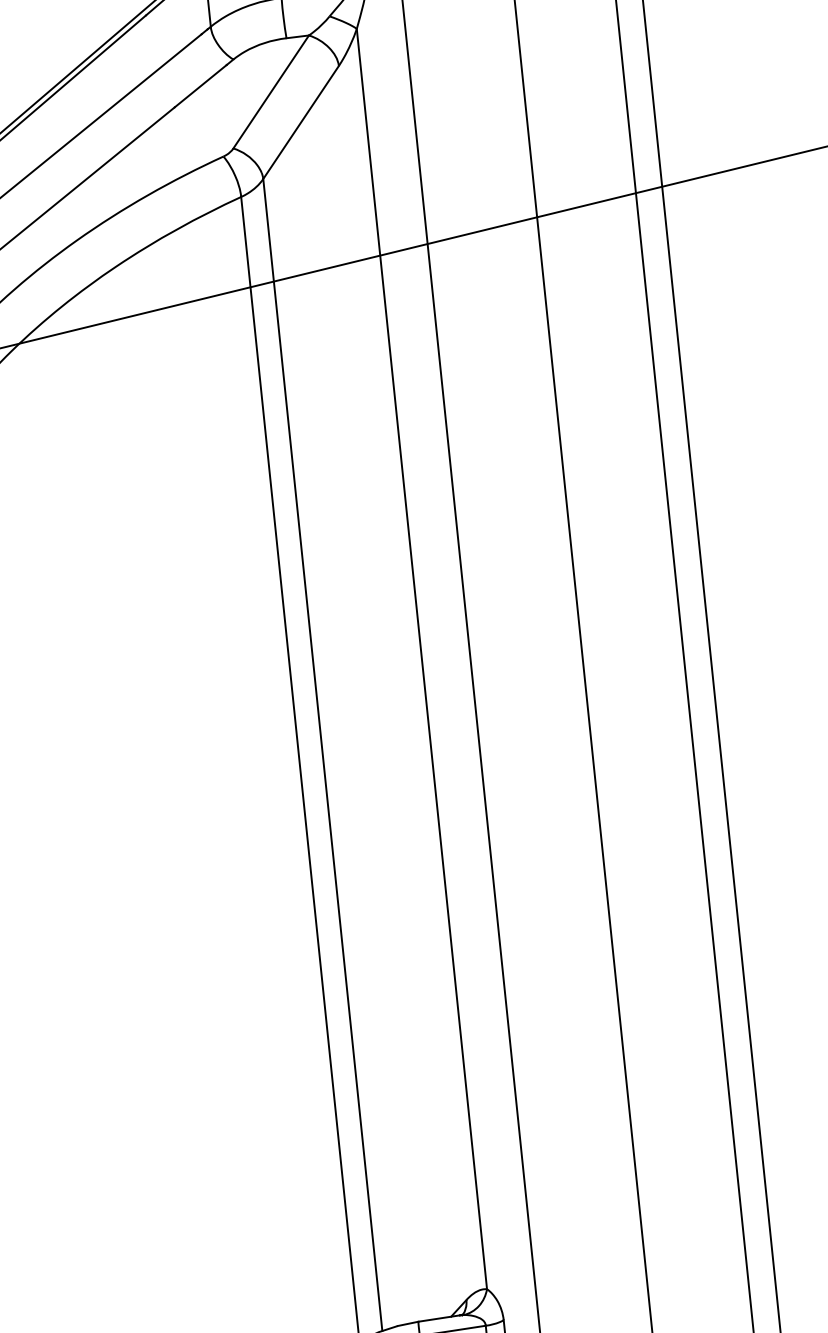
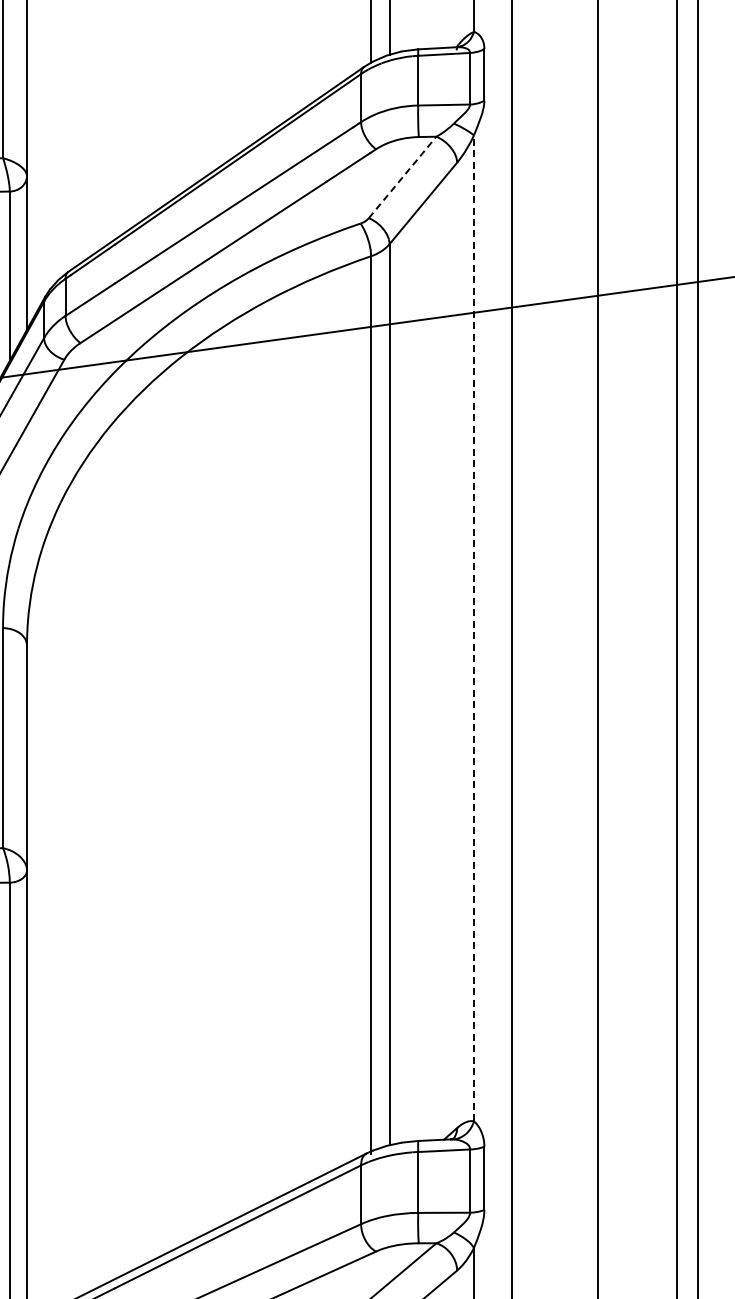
line: (270, 92) -> (402, 177), solid -> dashed
line: (421, 659) -> (473, 628), solid -> dashed

